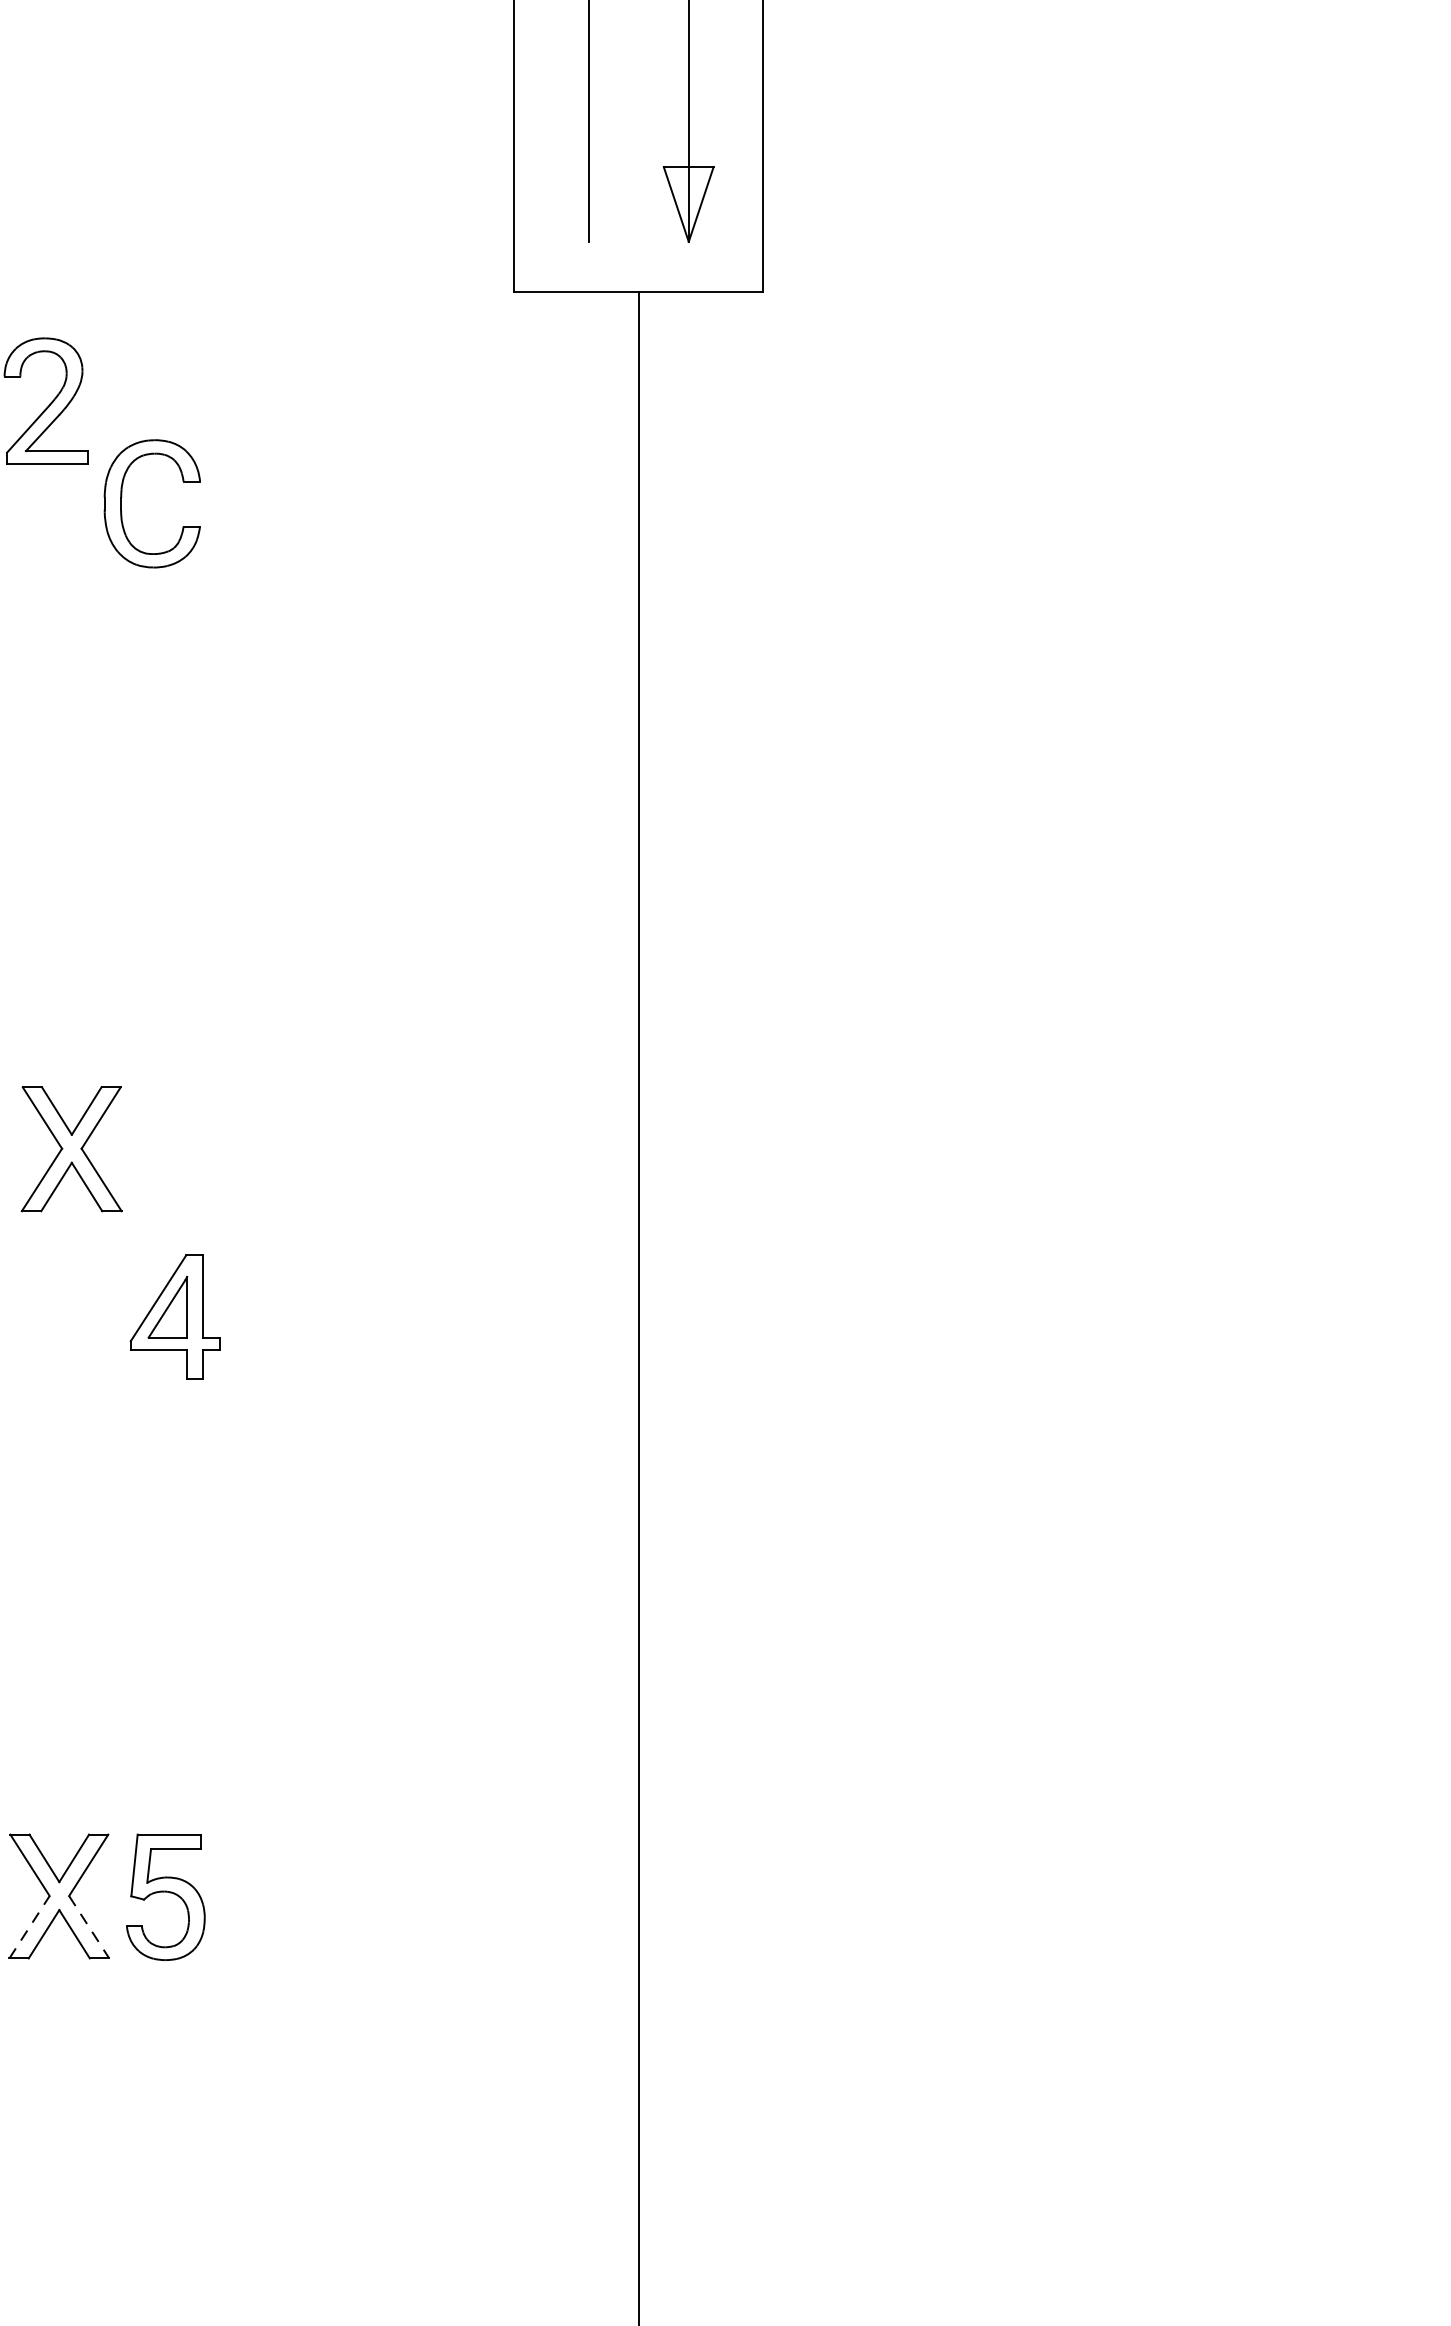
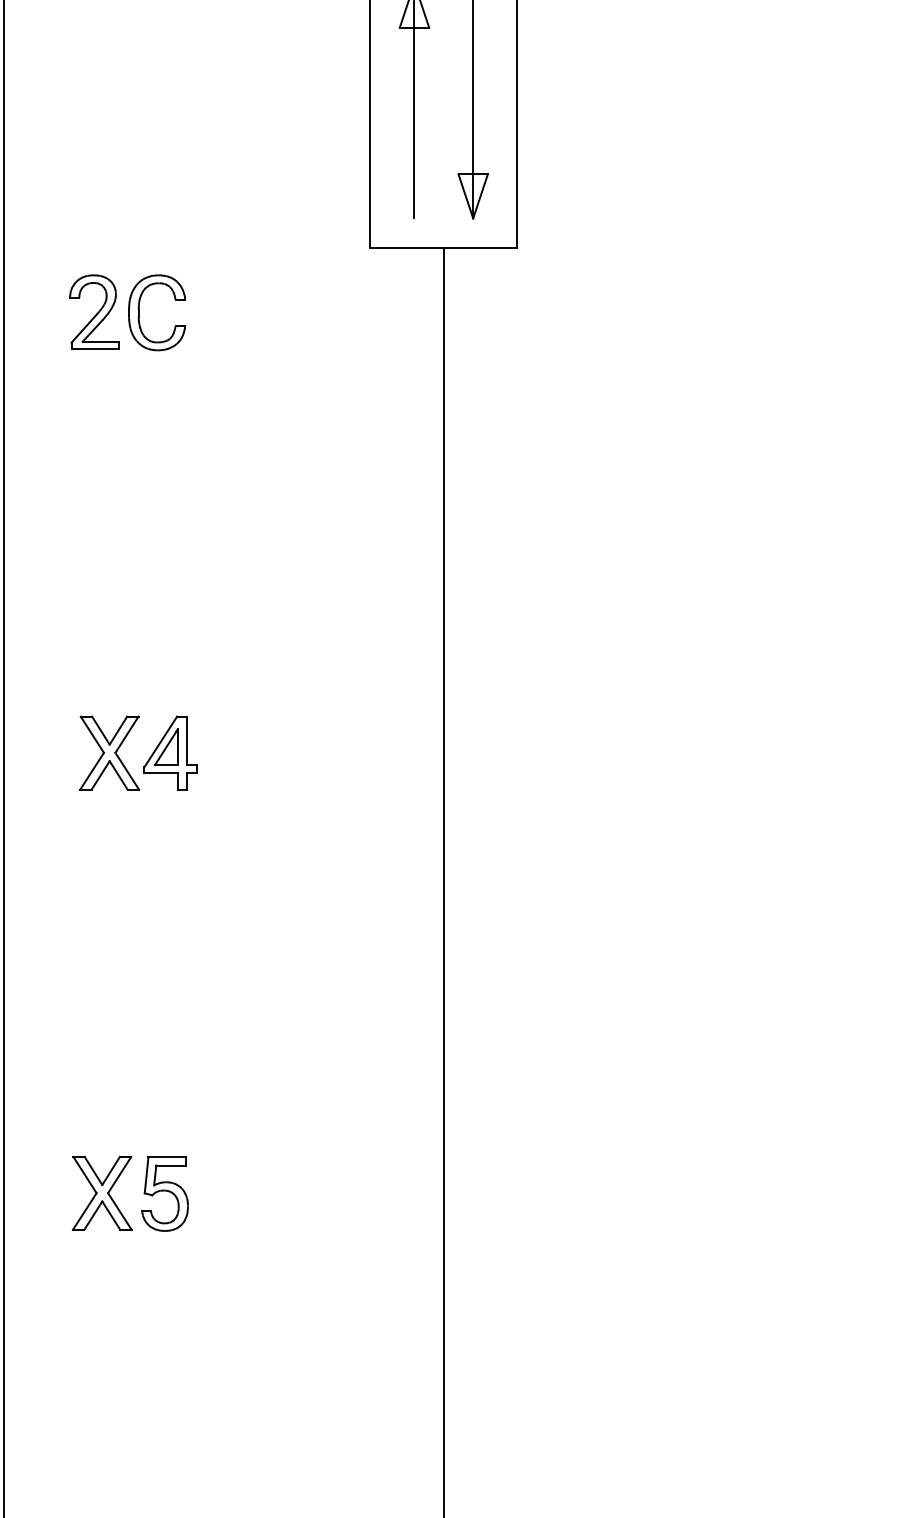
part: (122, 503) -> (139, 312), moved
part: (175, 1316) -> (170, 752), moved
line: (29, 1927) -> (84, 1211), dashed -> solid
line: (88, 1927) -> (119, 1211), dashed -> solid

